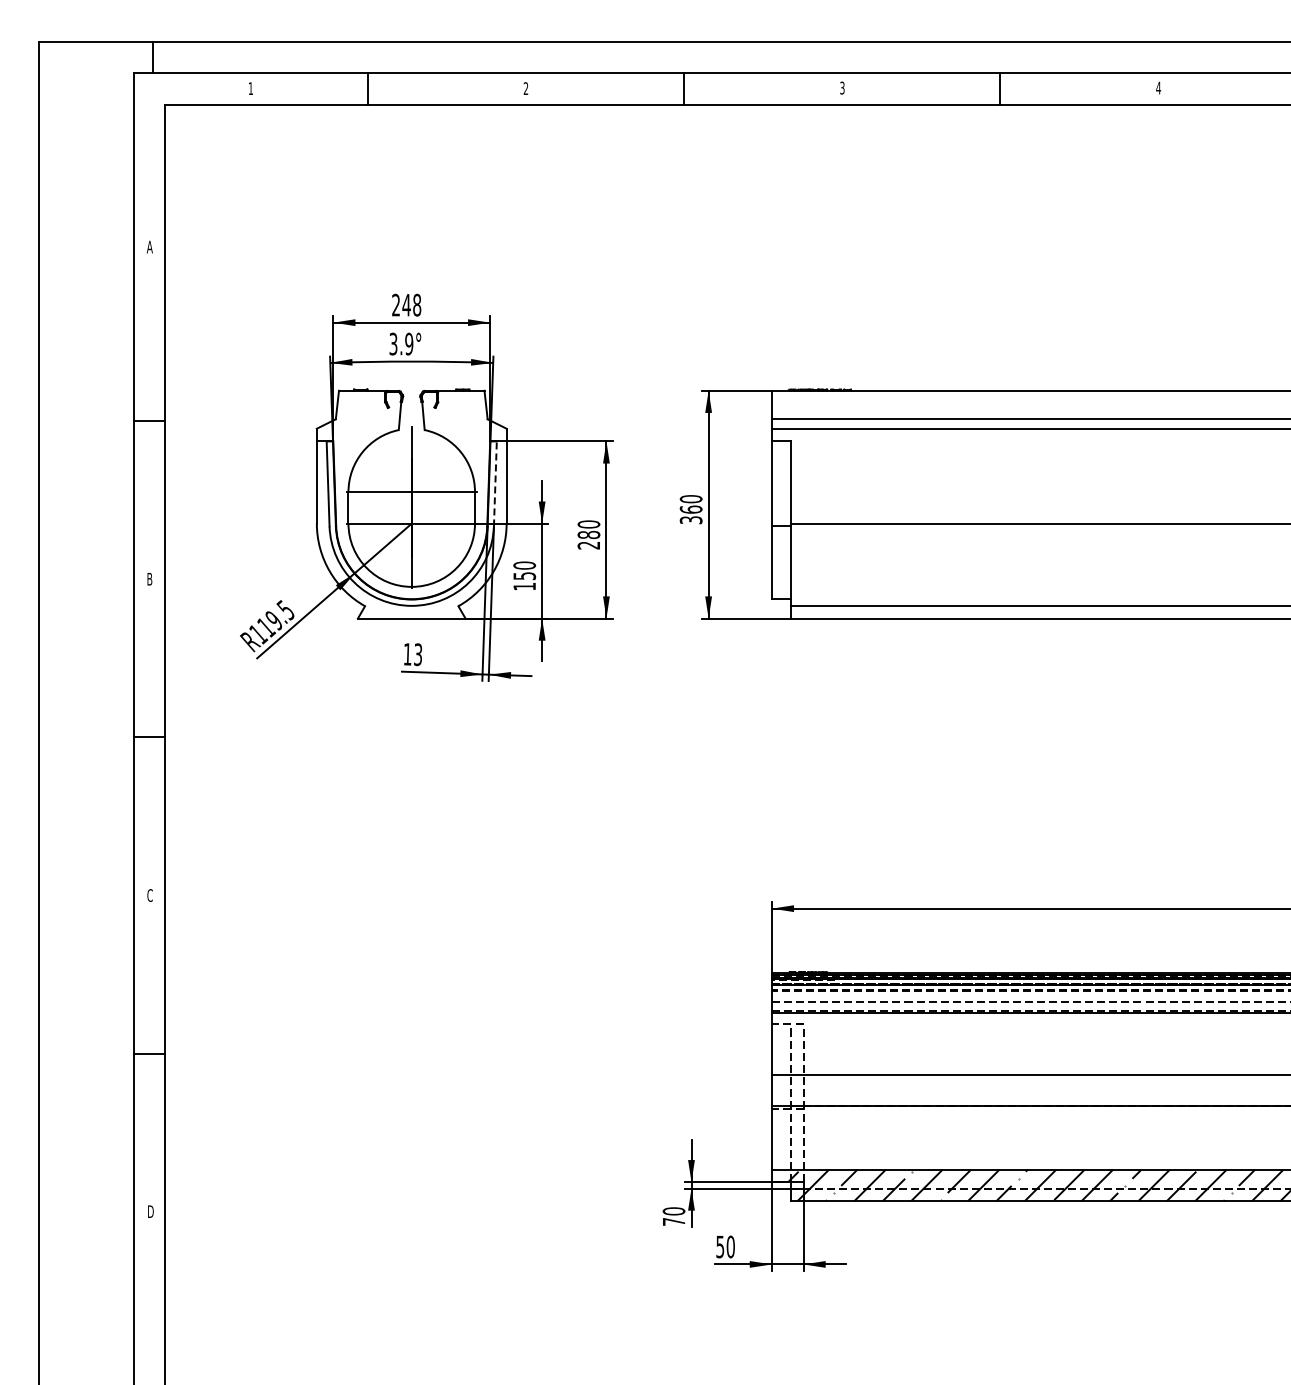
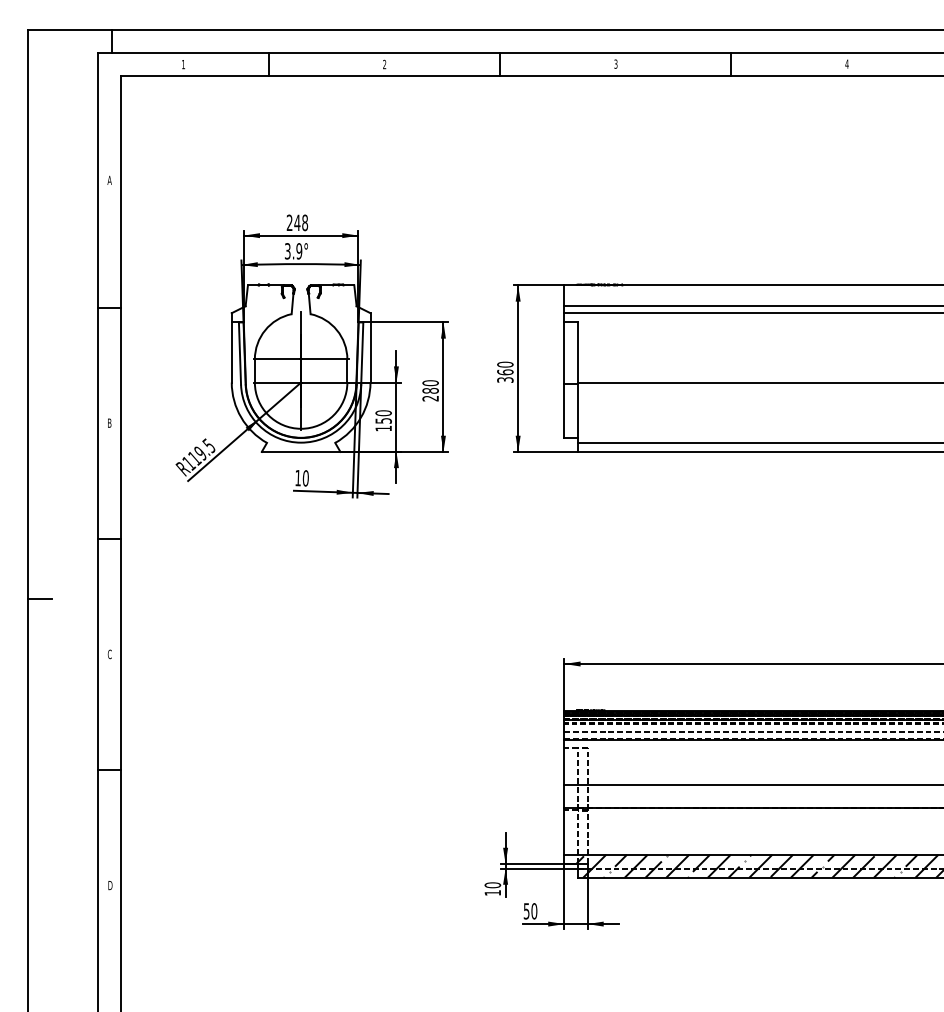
line: (495, 483) -> (362, 353), dashed -> solid
text: (418, 654) -> (306, 478), 13 -> 10
line: (54, 819) -> (39, 598), added
text: (674, 1221) -> (493, 892), 70 -> 10

